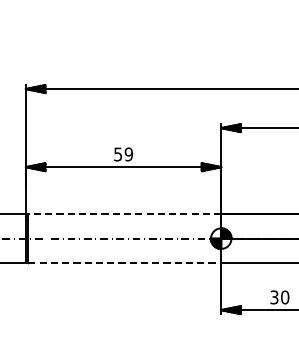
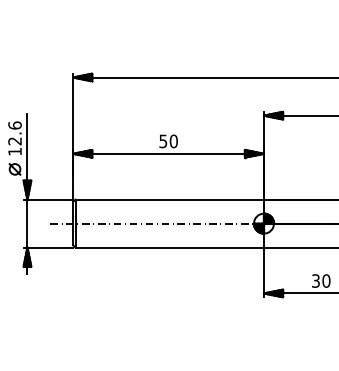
text: (128, 154) -> (173, 141), 59 -> 50
line: (124, 213) -> (169, 199), dashed -> solid
line: (125, 263) -> (170, 247), dashed -> solid

